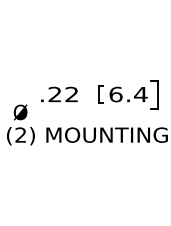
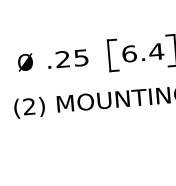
text: (71, 94) -> (80, 57), .22 -> .25
part: (100, 94) -> (112, 55), size x1.67
text: (20, 112) -> (25, 62), moved

